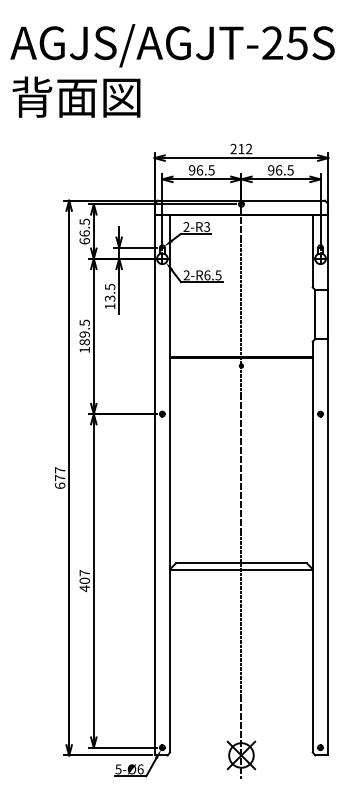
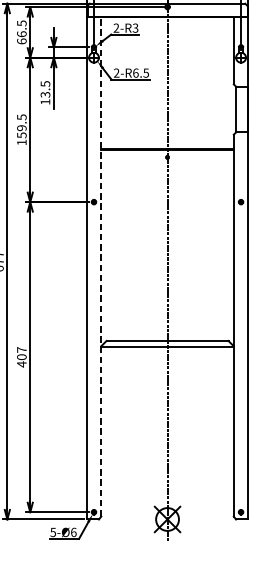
text: (84, 342) -> (21, 135), 189.5 -> 159.5
line: (170, 483) -> (101, 266), solid -> dashed

